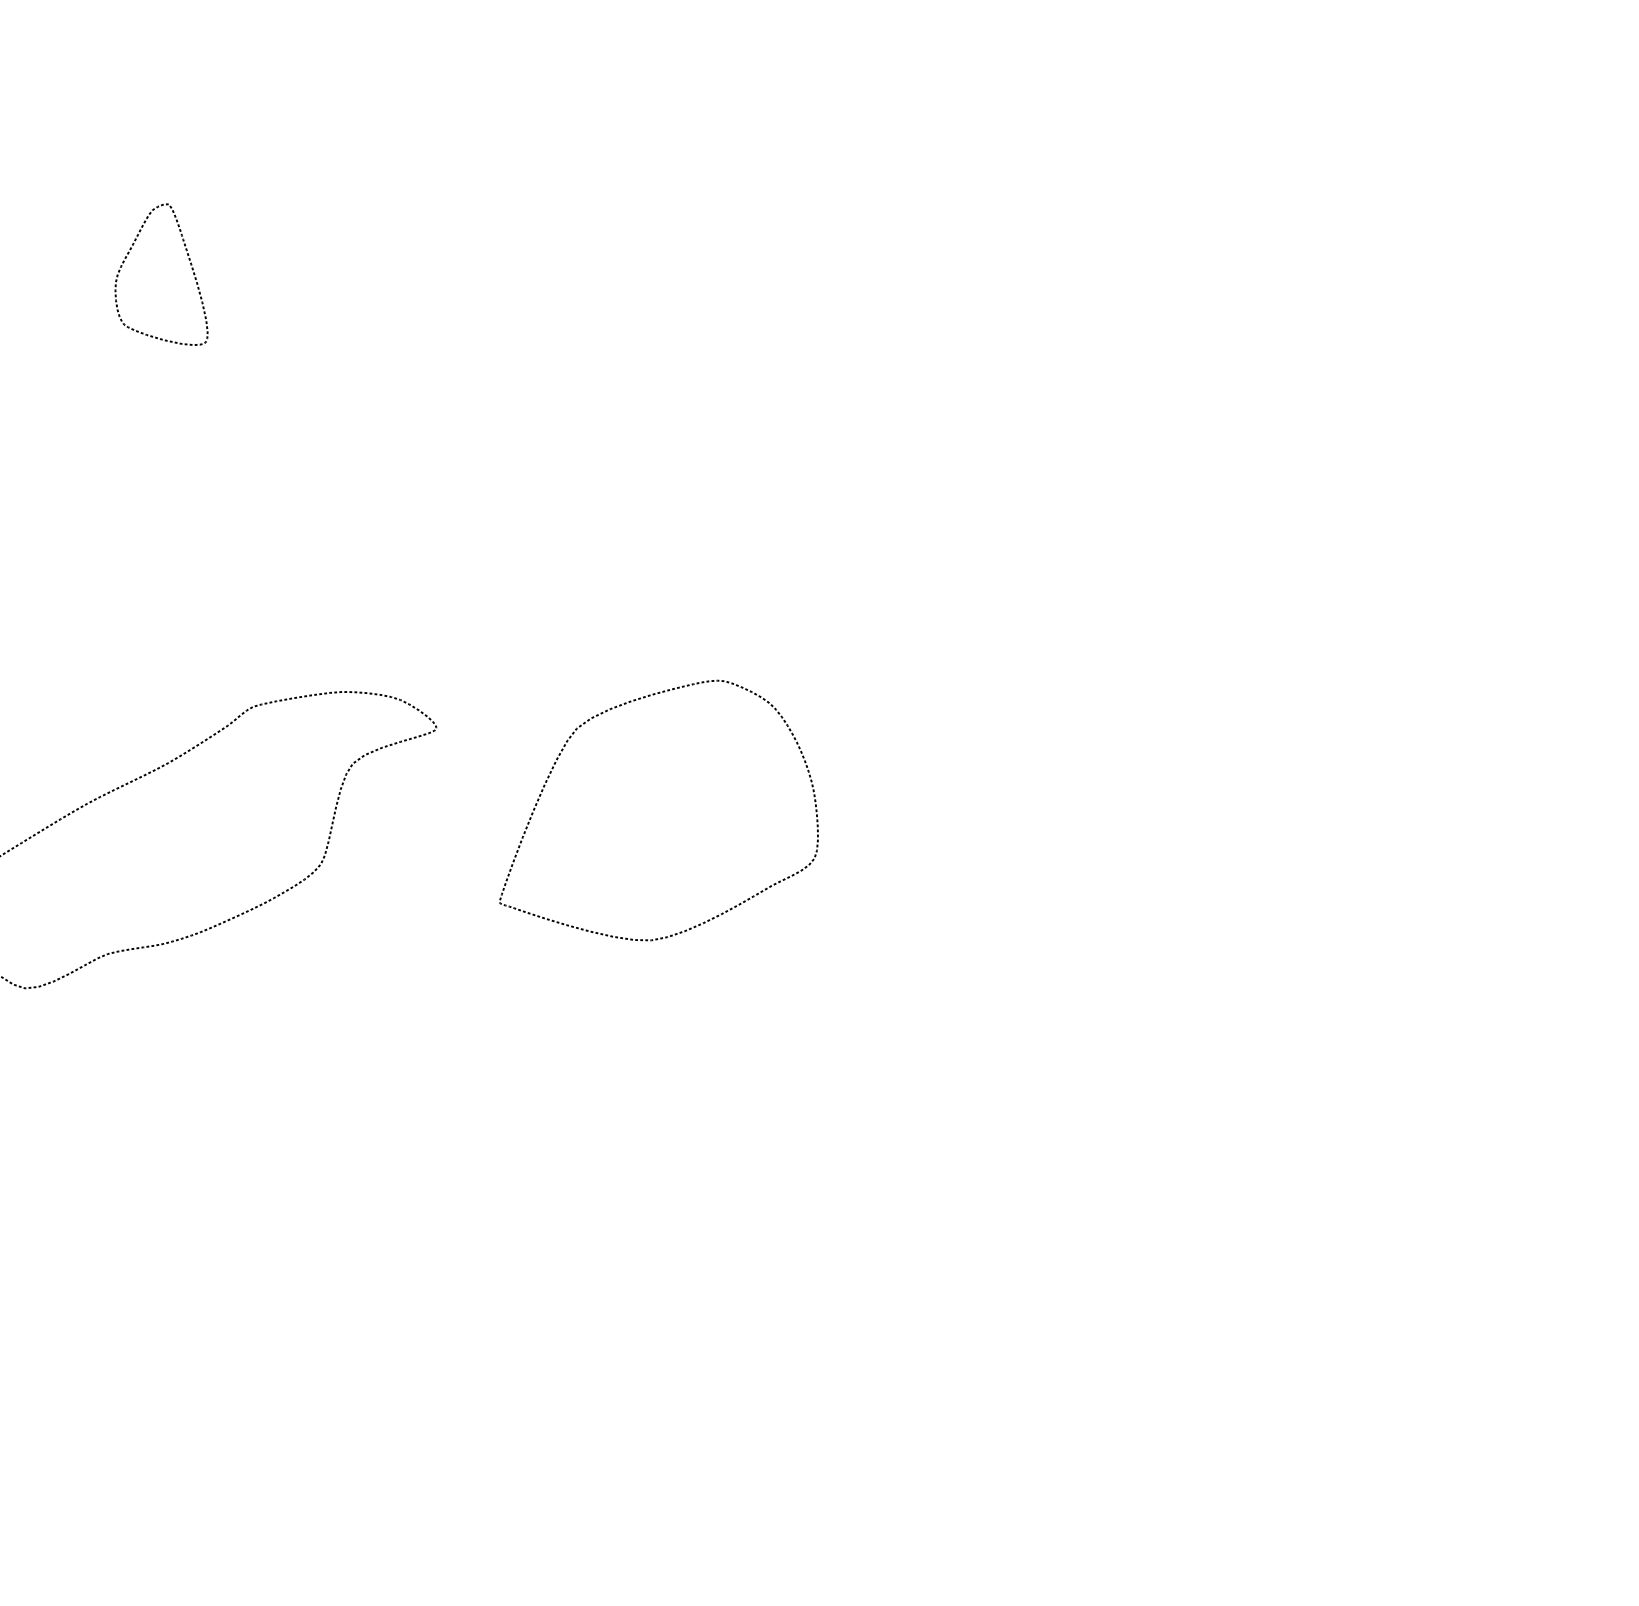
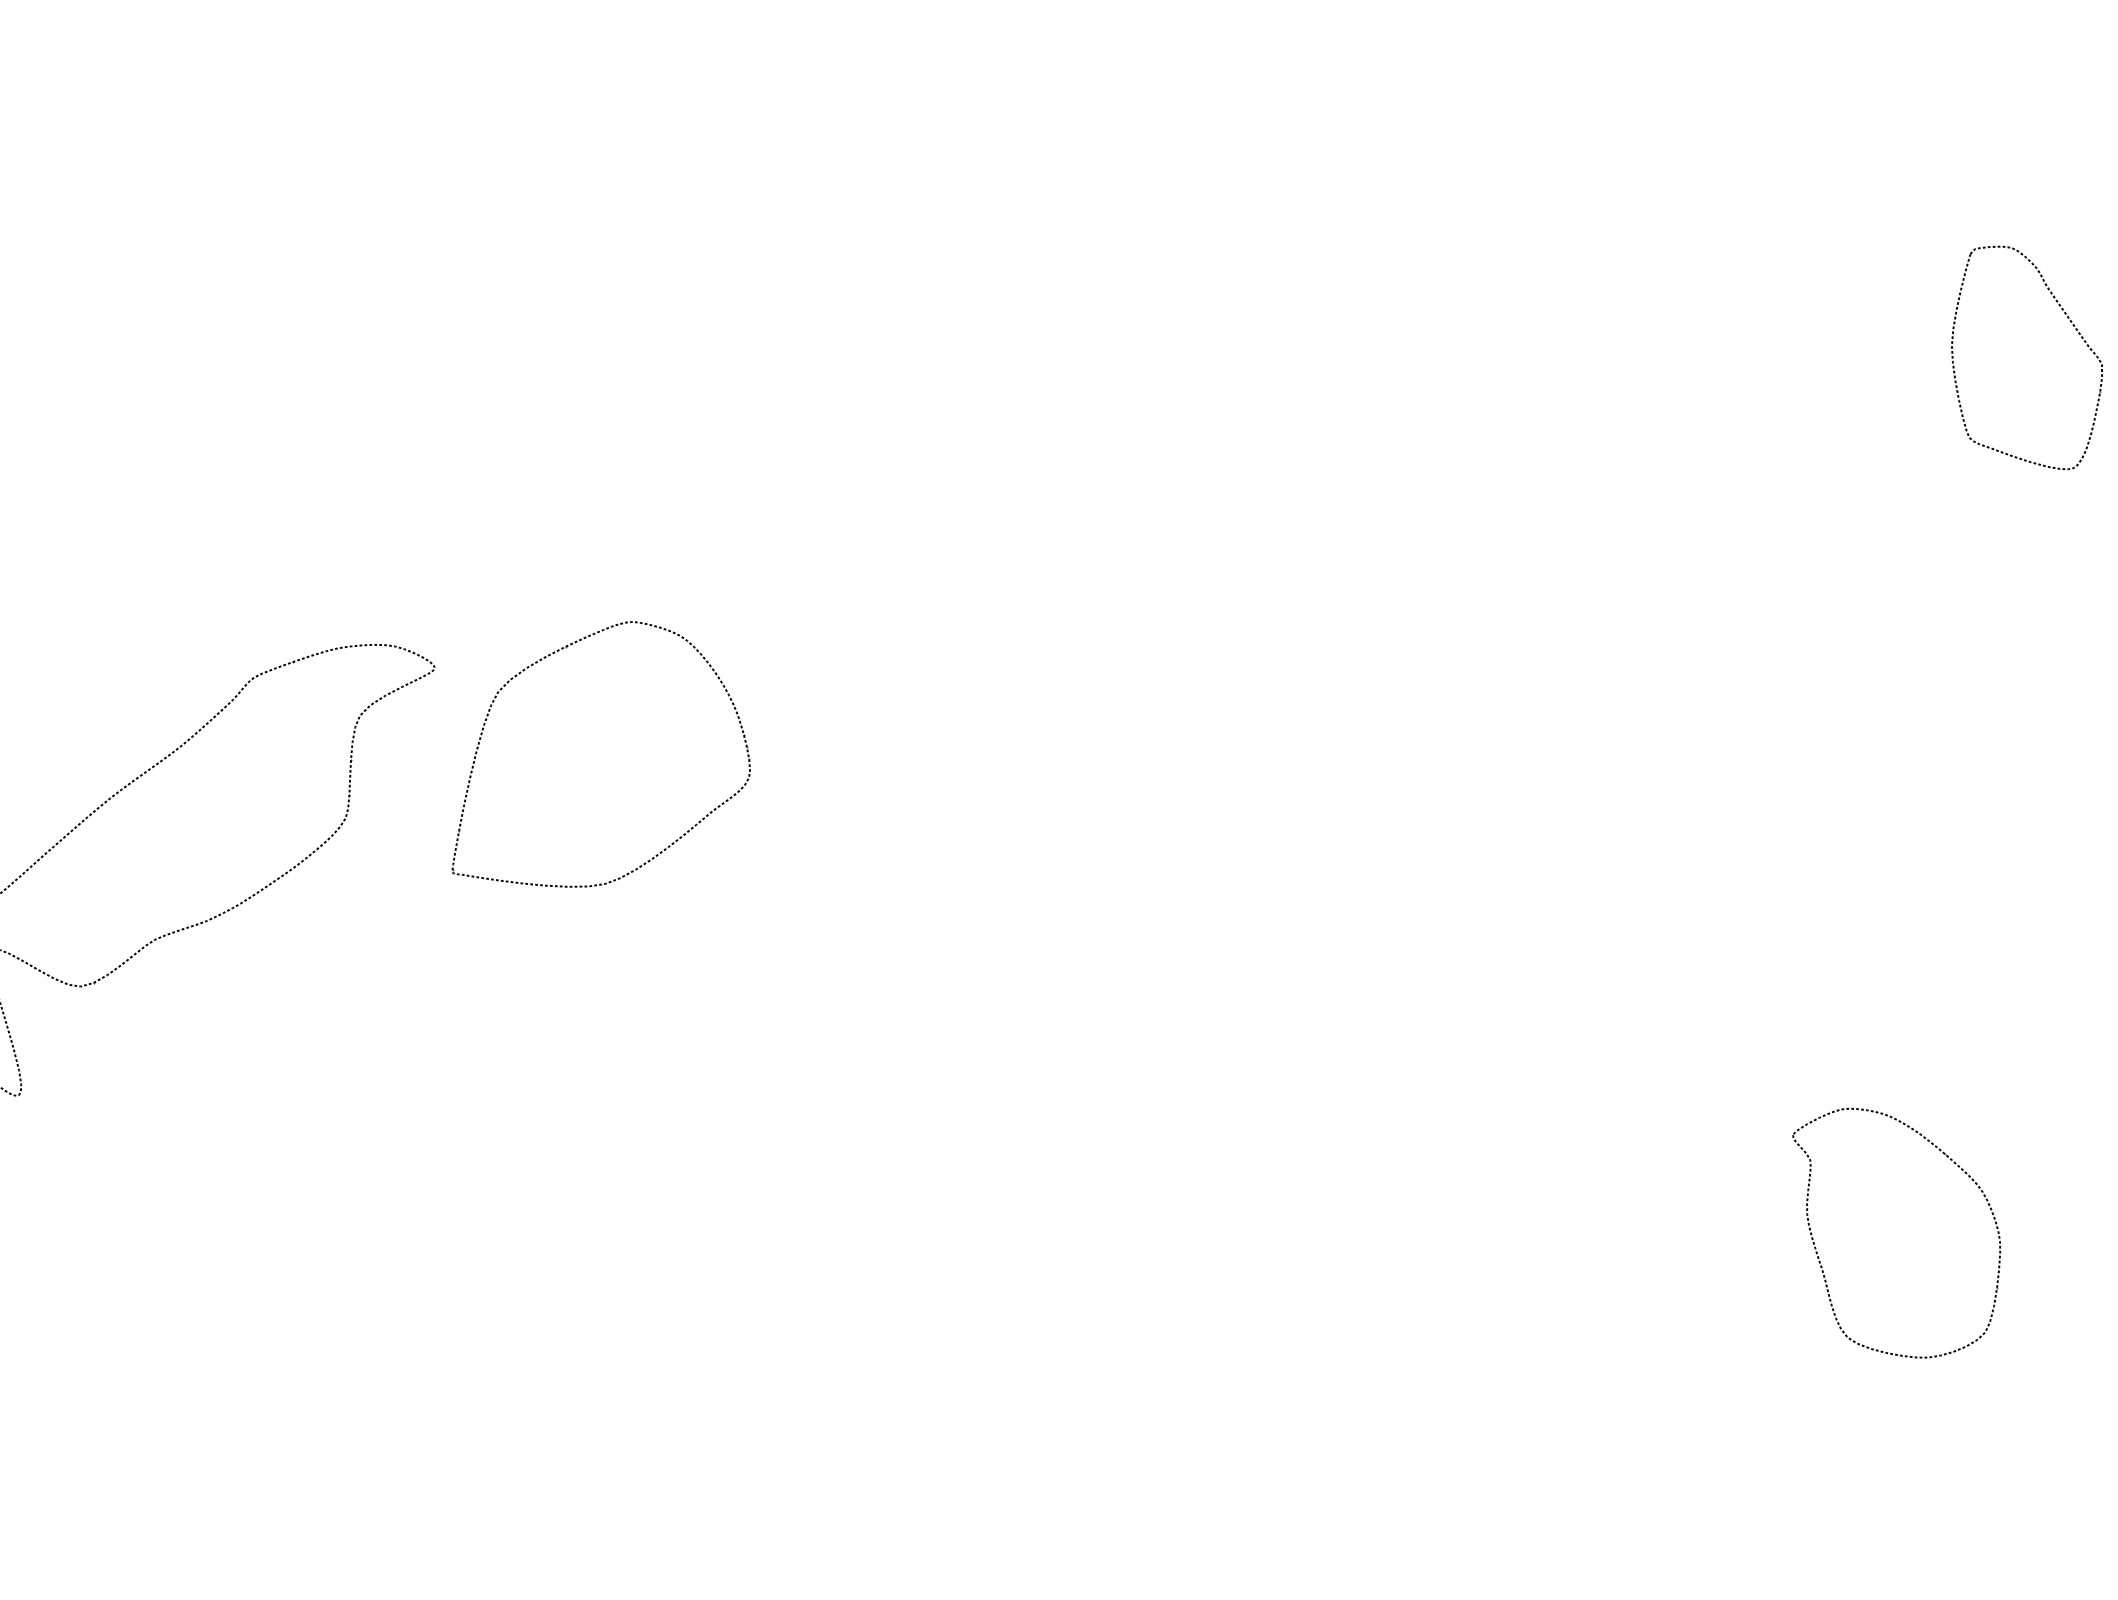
part: (190, 263) -> (120, 260), removed
part: (634, 701) -> (549, 656), moved

